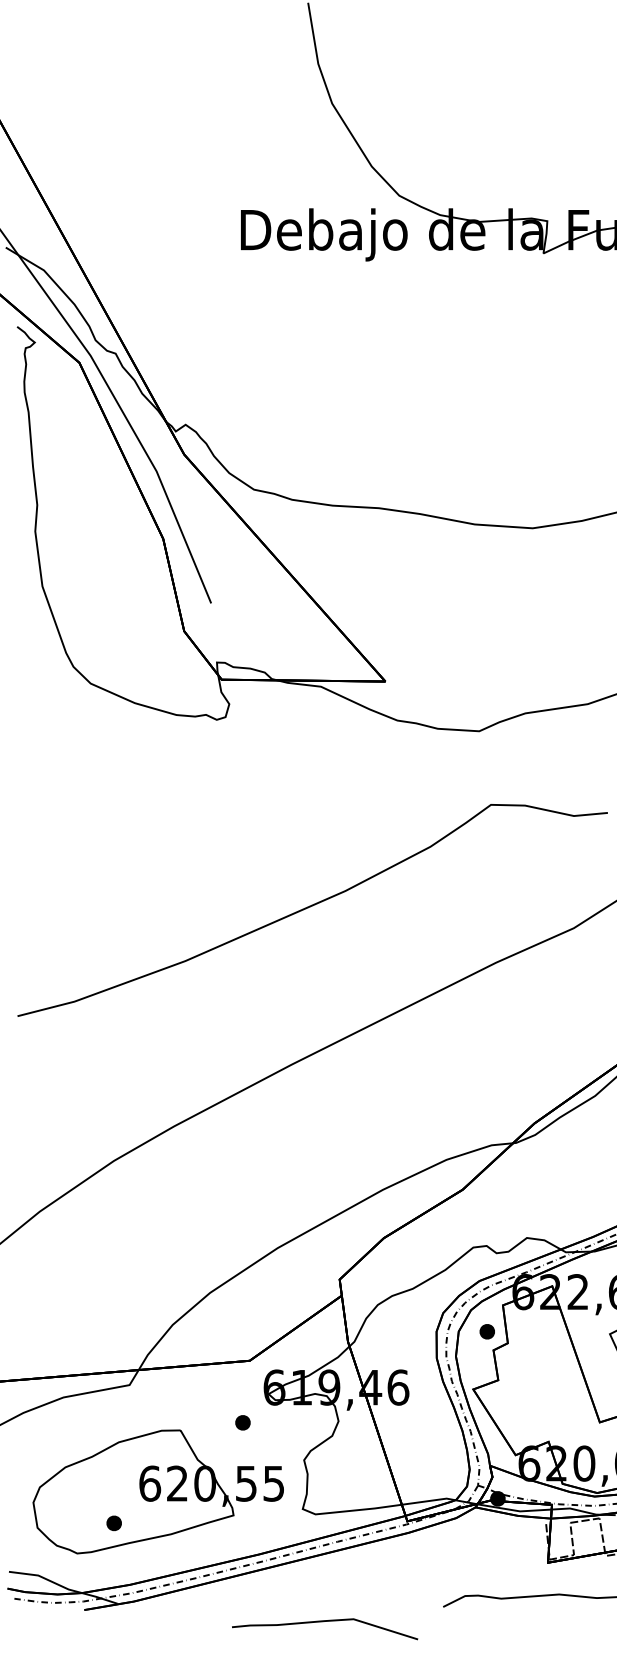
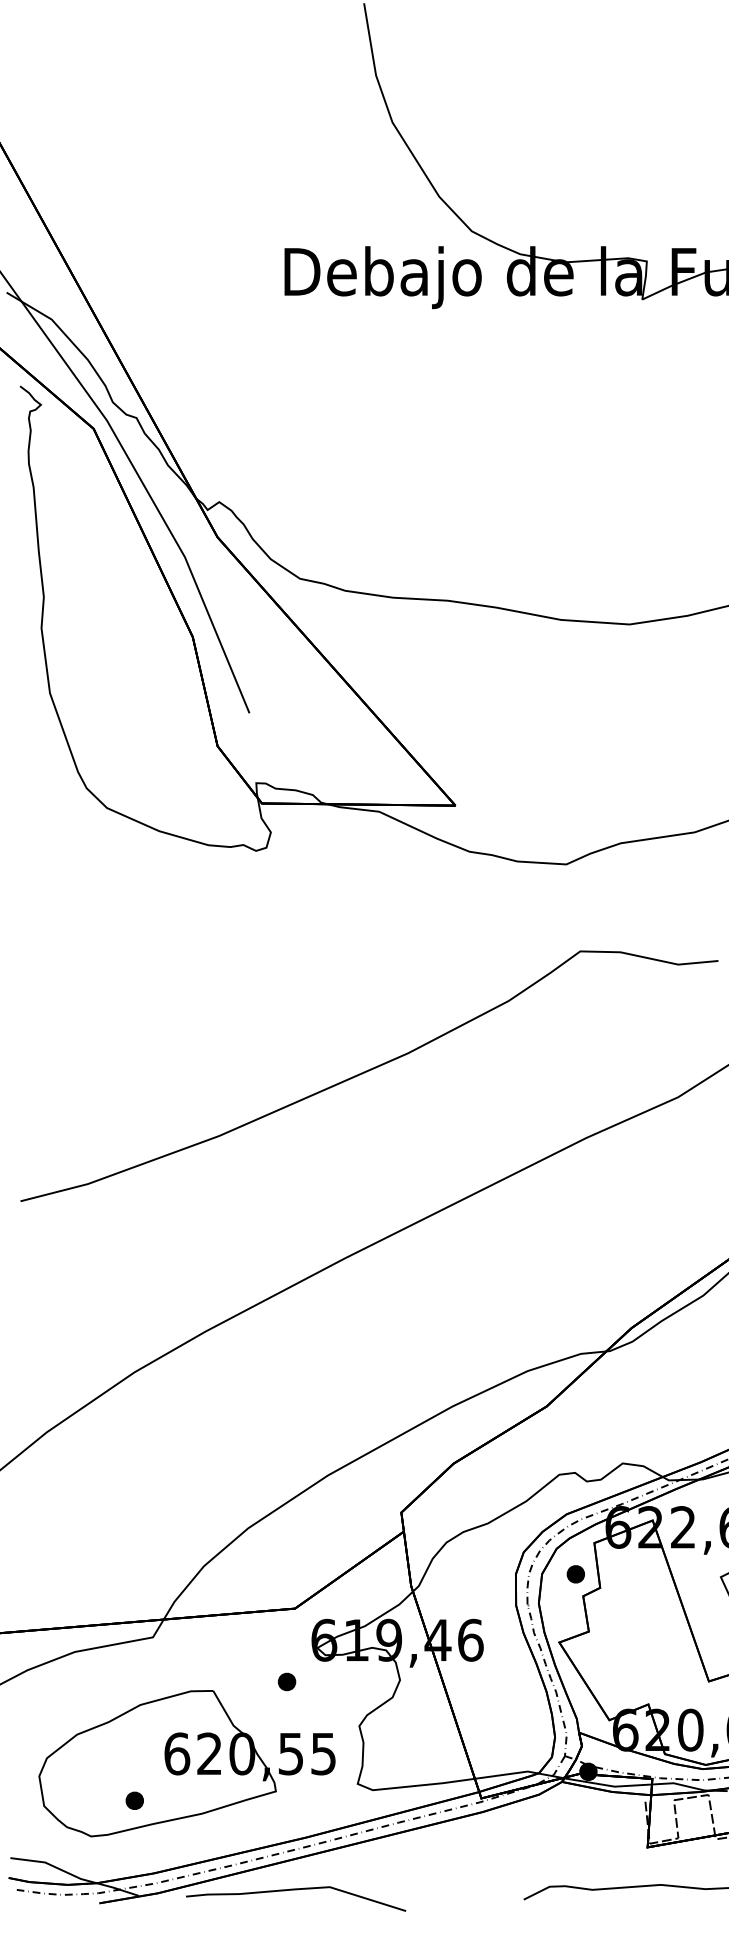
curve: (325, 1622) -> (296, 1890), moved

